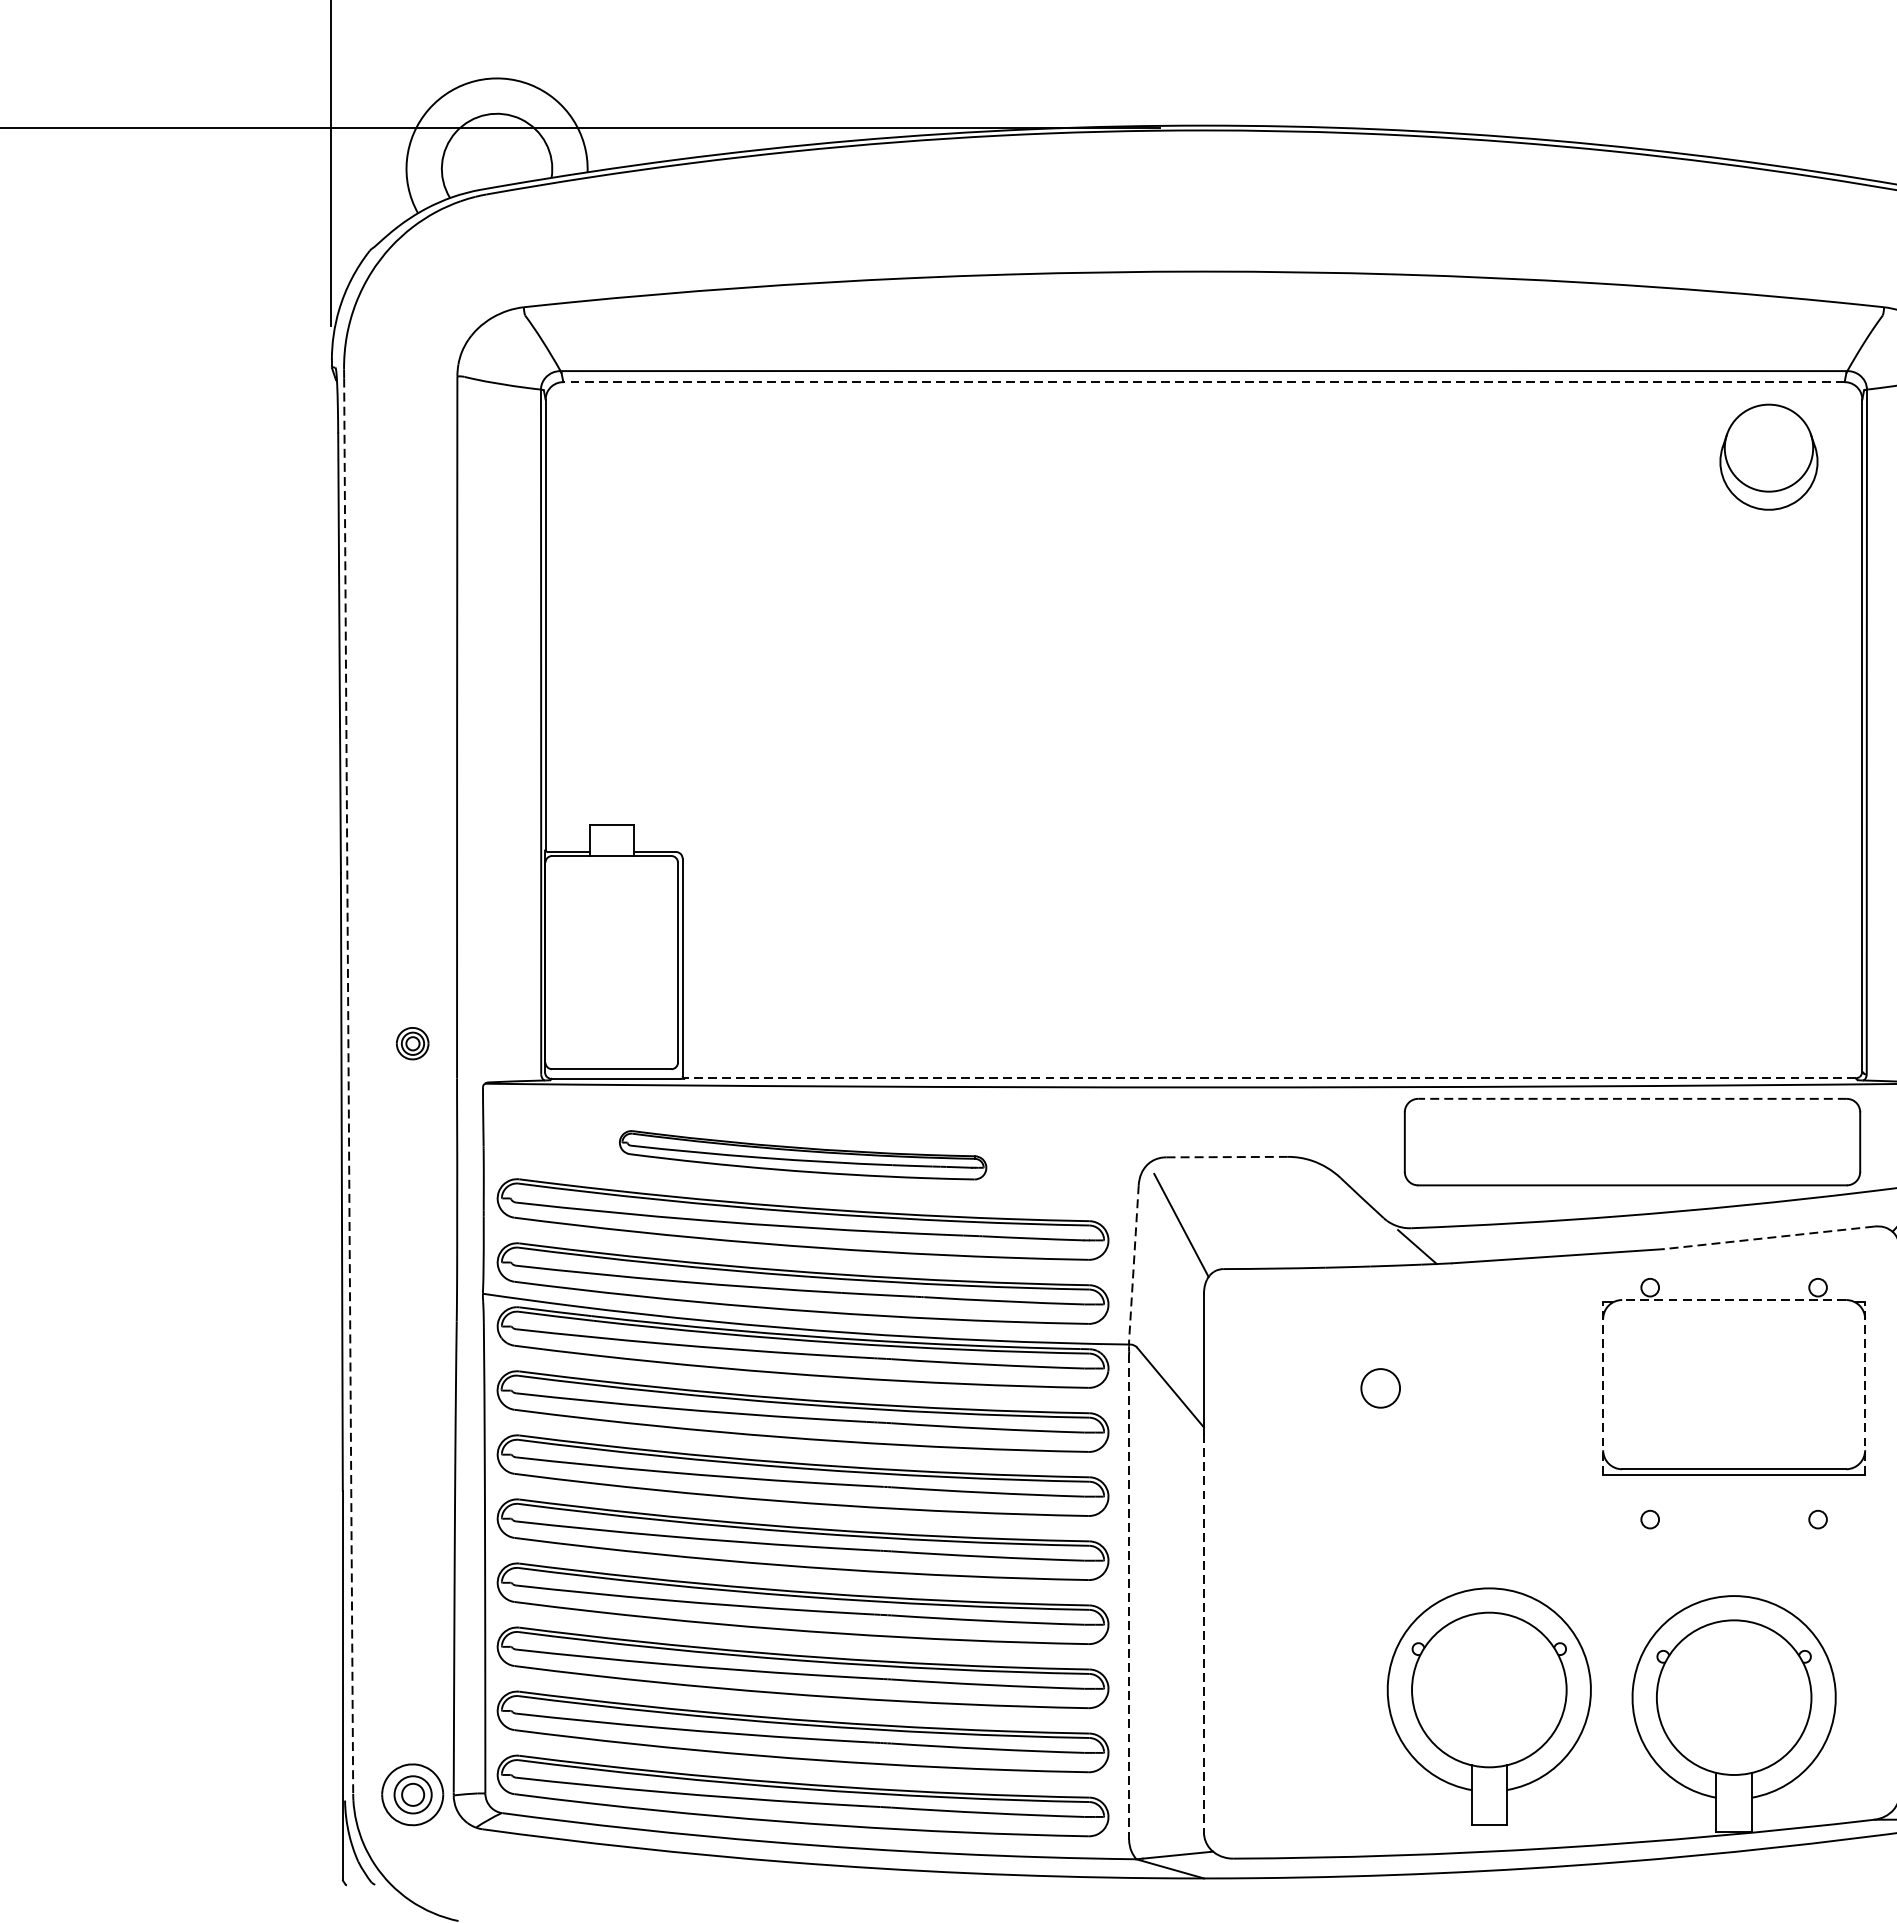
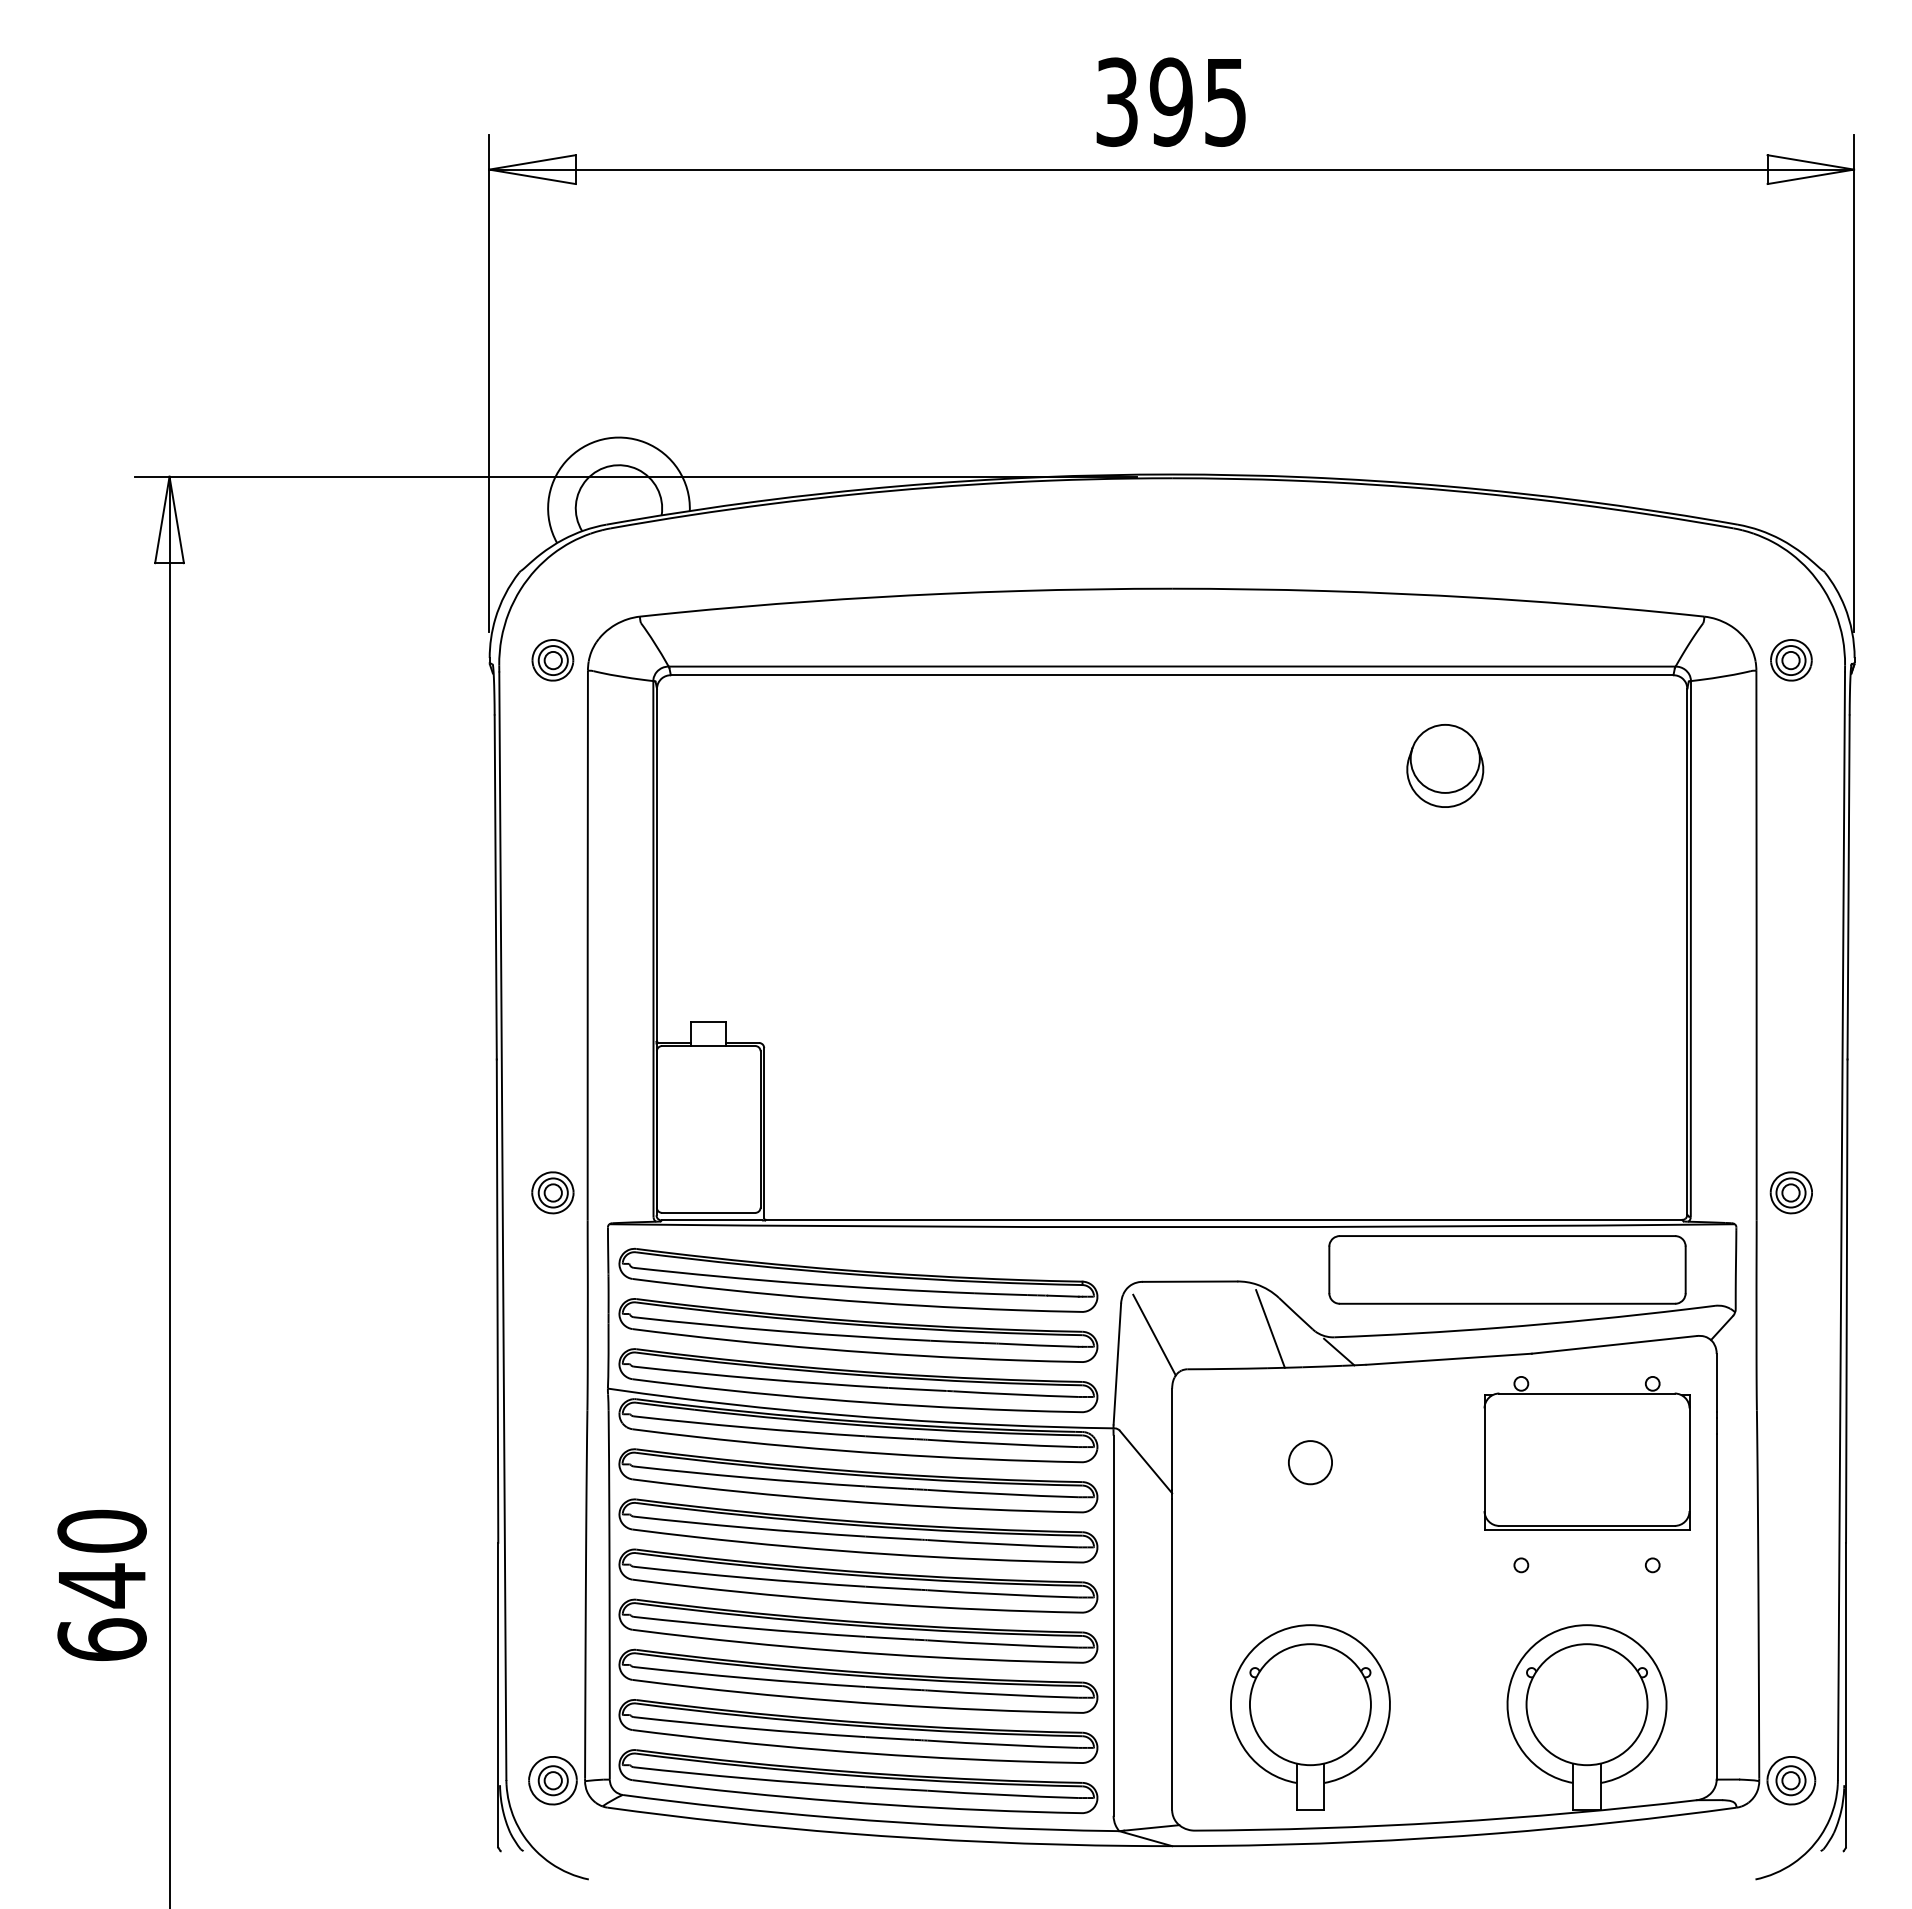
part: (412, 363) -> (552, 660), added
line: (1203, 382) -> (1171, 675), dashed -> solid
part: (1769, 456) -> (1445, 765), moved
part: (412, 1043) -> (552, 1192), size x1.67
line: (1269, 1077) -> (1223, 1219), dashed -> solid
line: (348, 1086) -> (502, 1226), dashed -> solid
line: (1632, 1099) -> (1507, 1236), dashed -> solid
part: (803, 1154) -> (858, 1279), size x1.67
line: (1227, 1156) -> (1190, 1281), dashed -> solid
line: (1329, 1216) -> (1270, 1328), added
line: (1769, 1237) -> (1614, 1344), dashed -> solid
line: (1134, 1262) -> (1117, 1364), dashed -> solid
line: (1734, 1300) -> (1587, 1393), dashed -> solid
circle: (1380, 1388) -> (1310, 1462), size x1.43
line: (1603, 1388) -> (1484, 1462), dashed -> solid
line: (1865, 1388) -> (1689, 1462), dashed -> solid
line: (1129, 1597) -> (1113, 1626), dashed -> solid
line: (1204, 1633) -> (1172, 1654), dashed -> solid
part: (1489, 1706) -> (1310, 1717), moved

